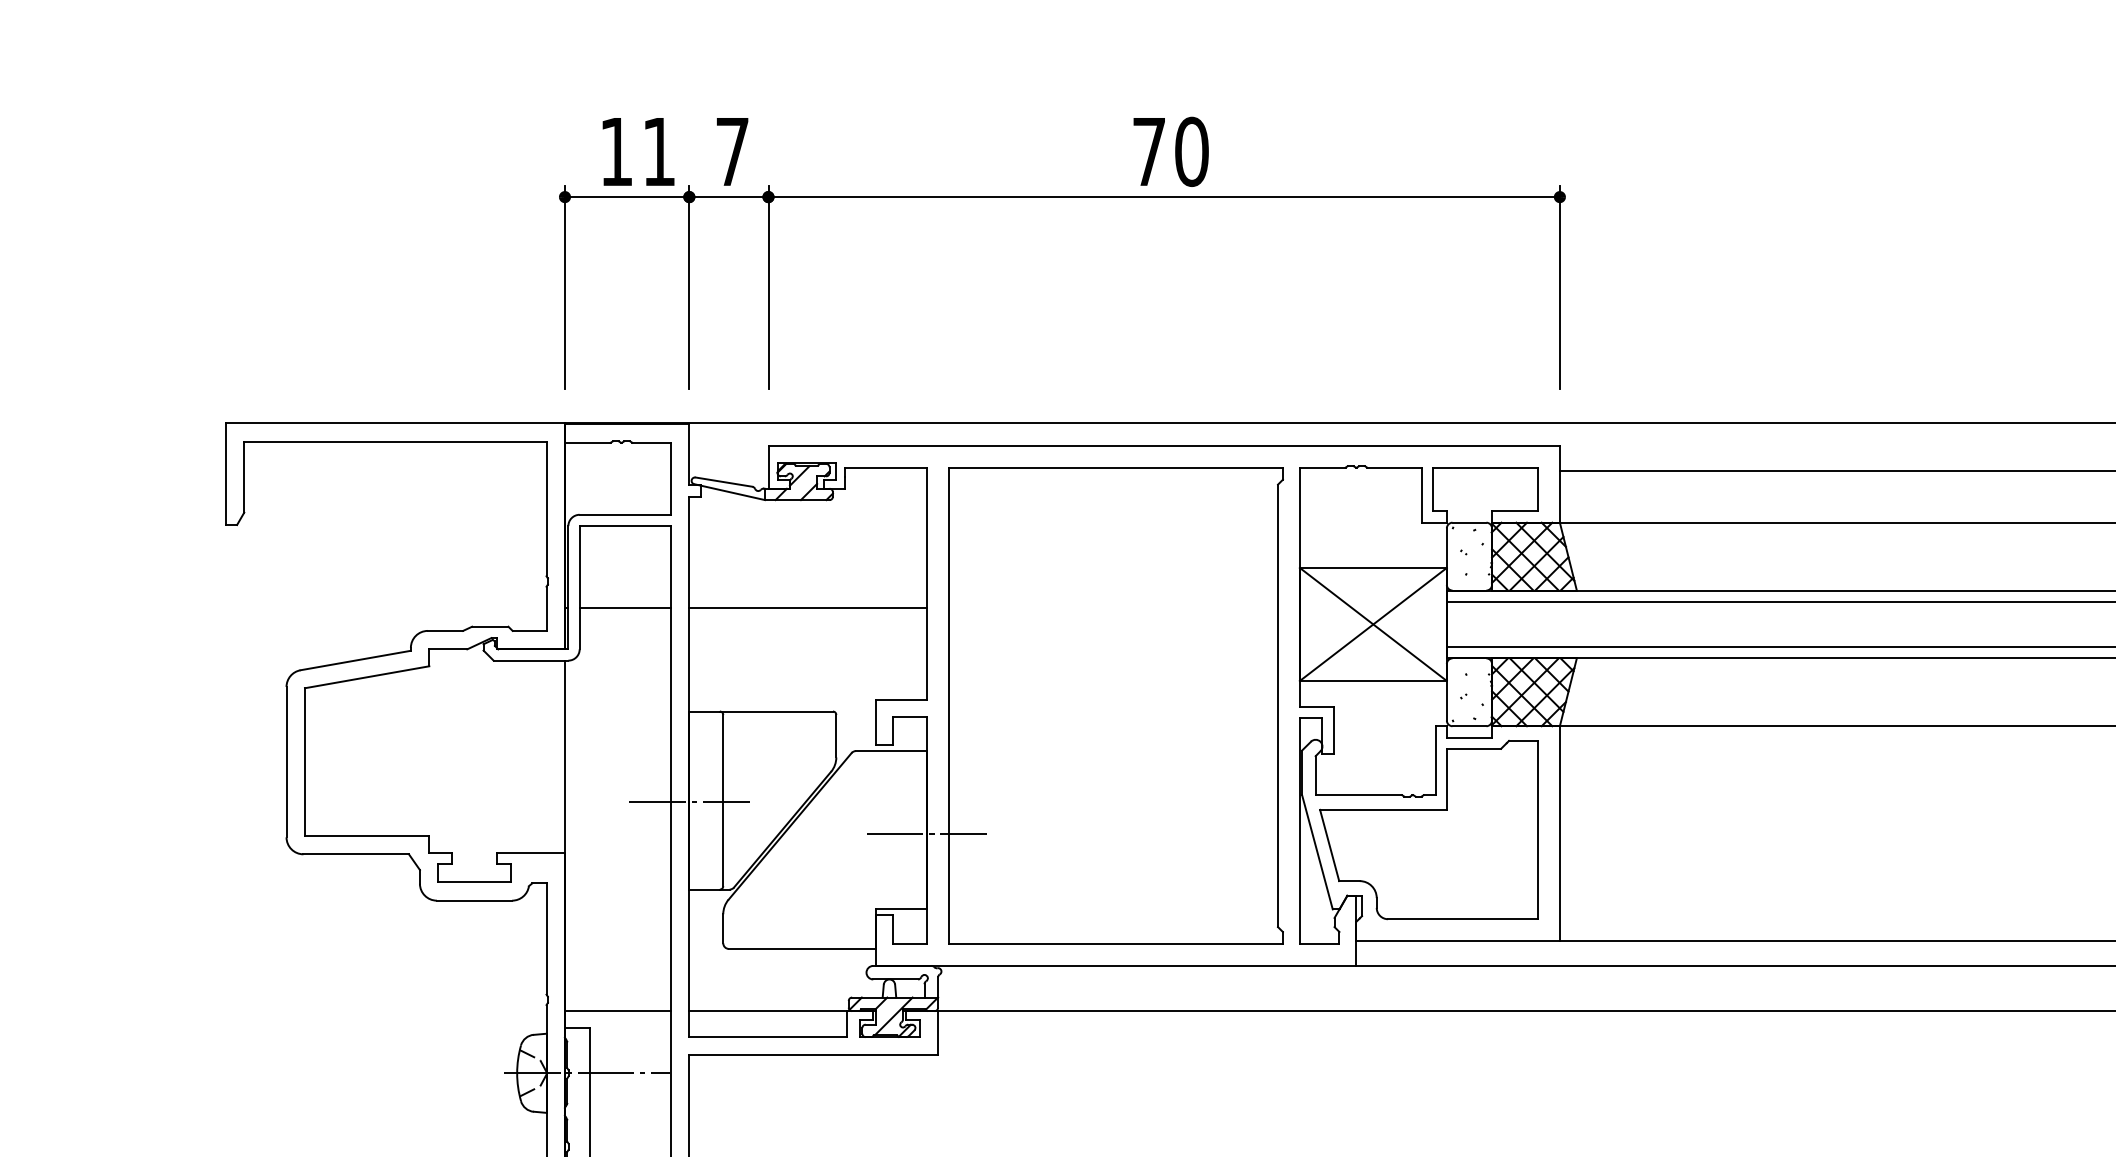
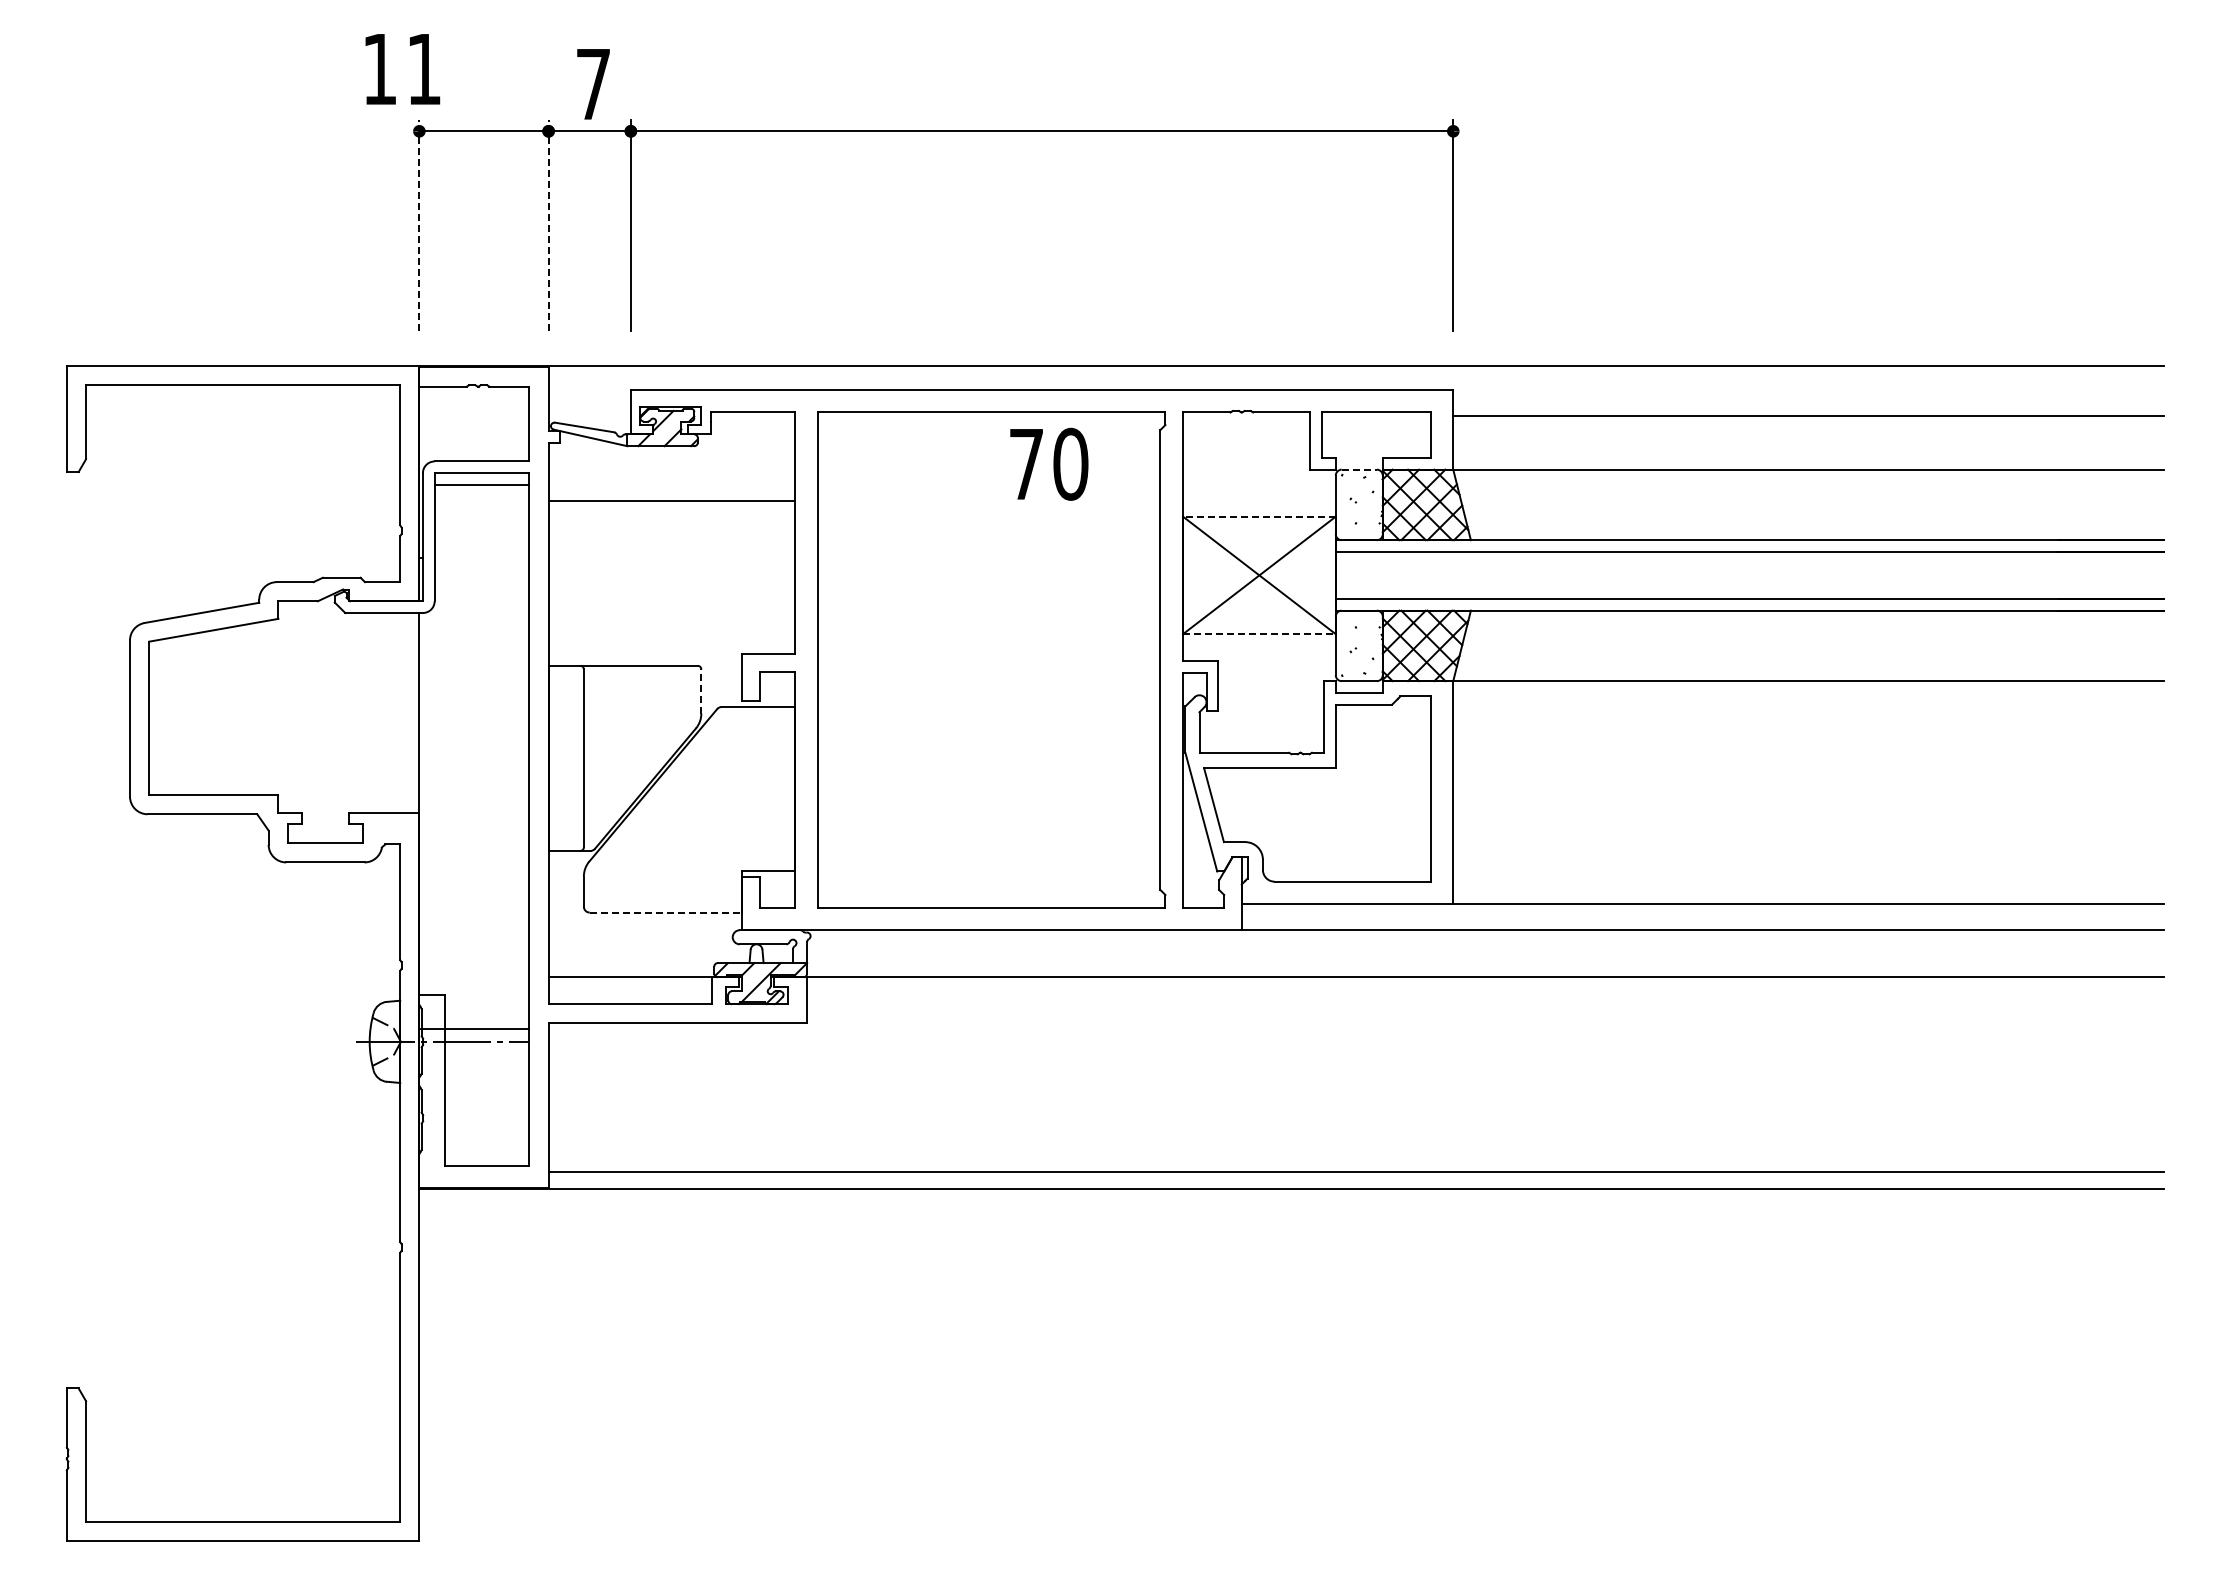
text: (1171, 151) -> (1049, 463), moved
text: (638, 152) -> (402, 69), moved
line: (565, 287) -> (419, 225), solid -> dashed
line: (689, 287) -> (548, 225), solid -> dashed
line: (1469, 522) -> (1359, 469), solid -> dashed
line: (1372, 567) -> (1258, 516), solid -> dashed
line: (624, 607) -> (481, 484), moved
line: (807, 607) -> (671, 500), moved
line: (1373, 681) -> (1259, 634), solid -> dashed
line: (836, 736) -> (701, 691), solid -> dashed
line: (689, 801) -> (548, 759), removed
line: (925, 833) -> (794, 792), removed
line: (802, 948) -> (666, 912), solid -> dashed
line: (618, 1011) -> (474, 1029), moved

